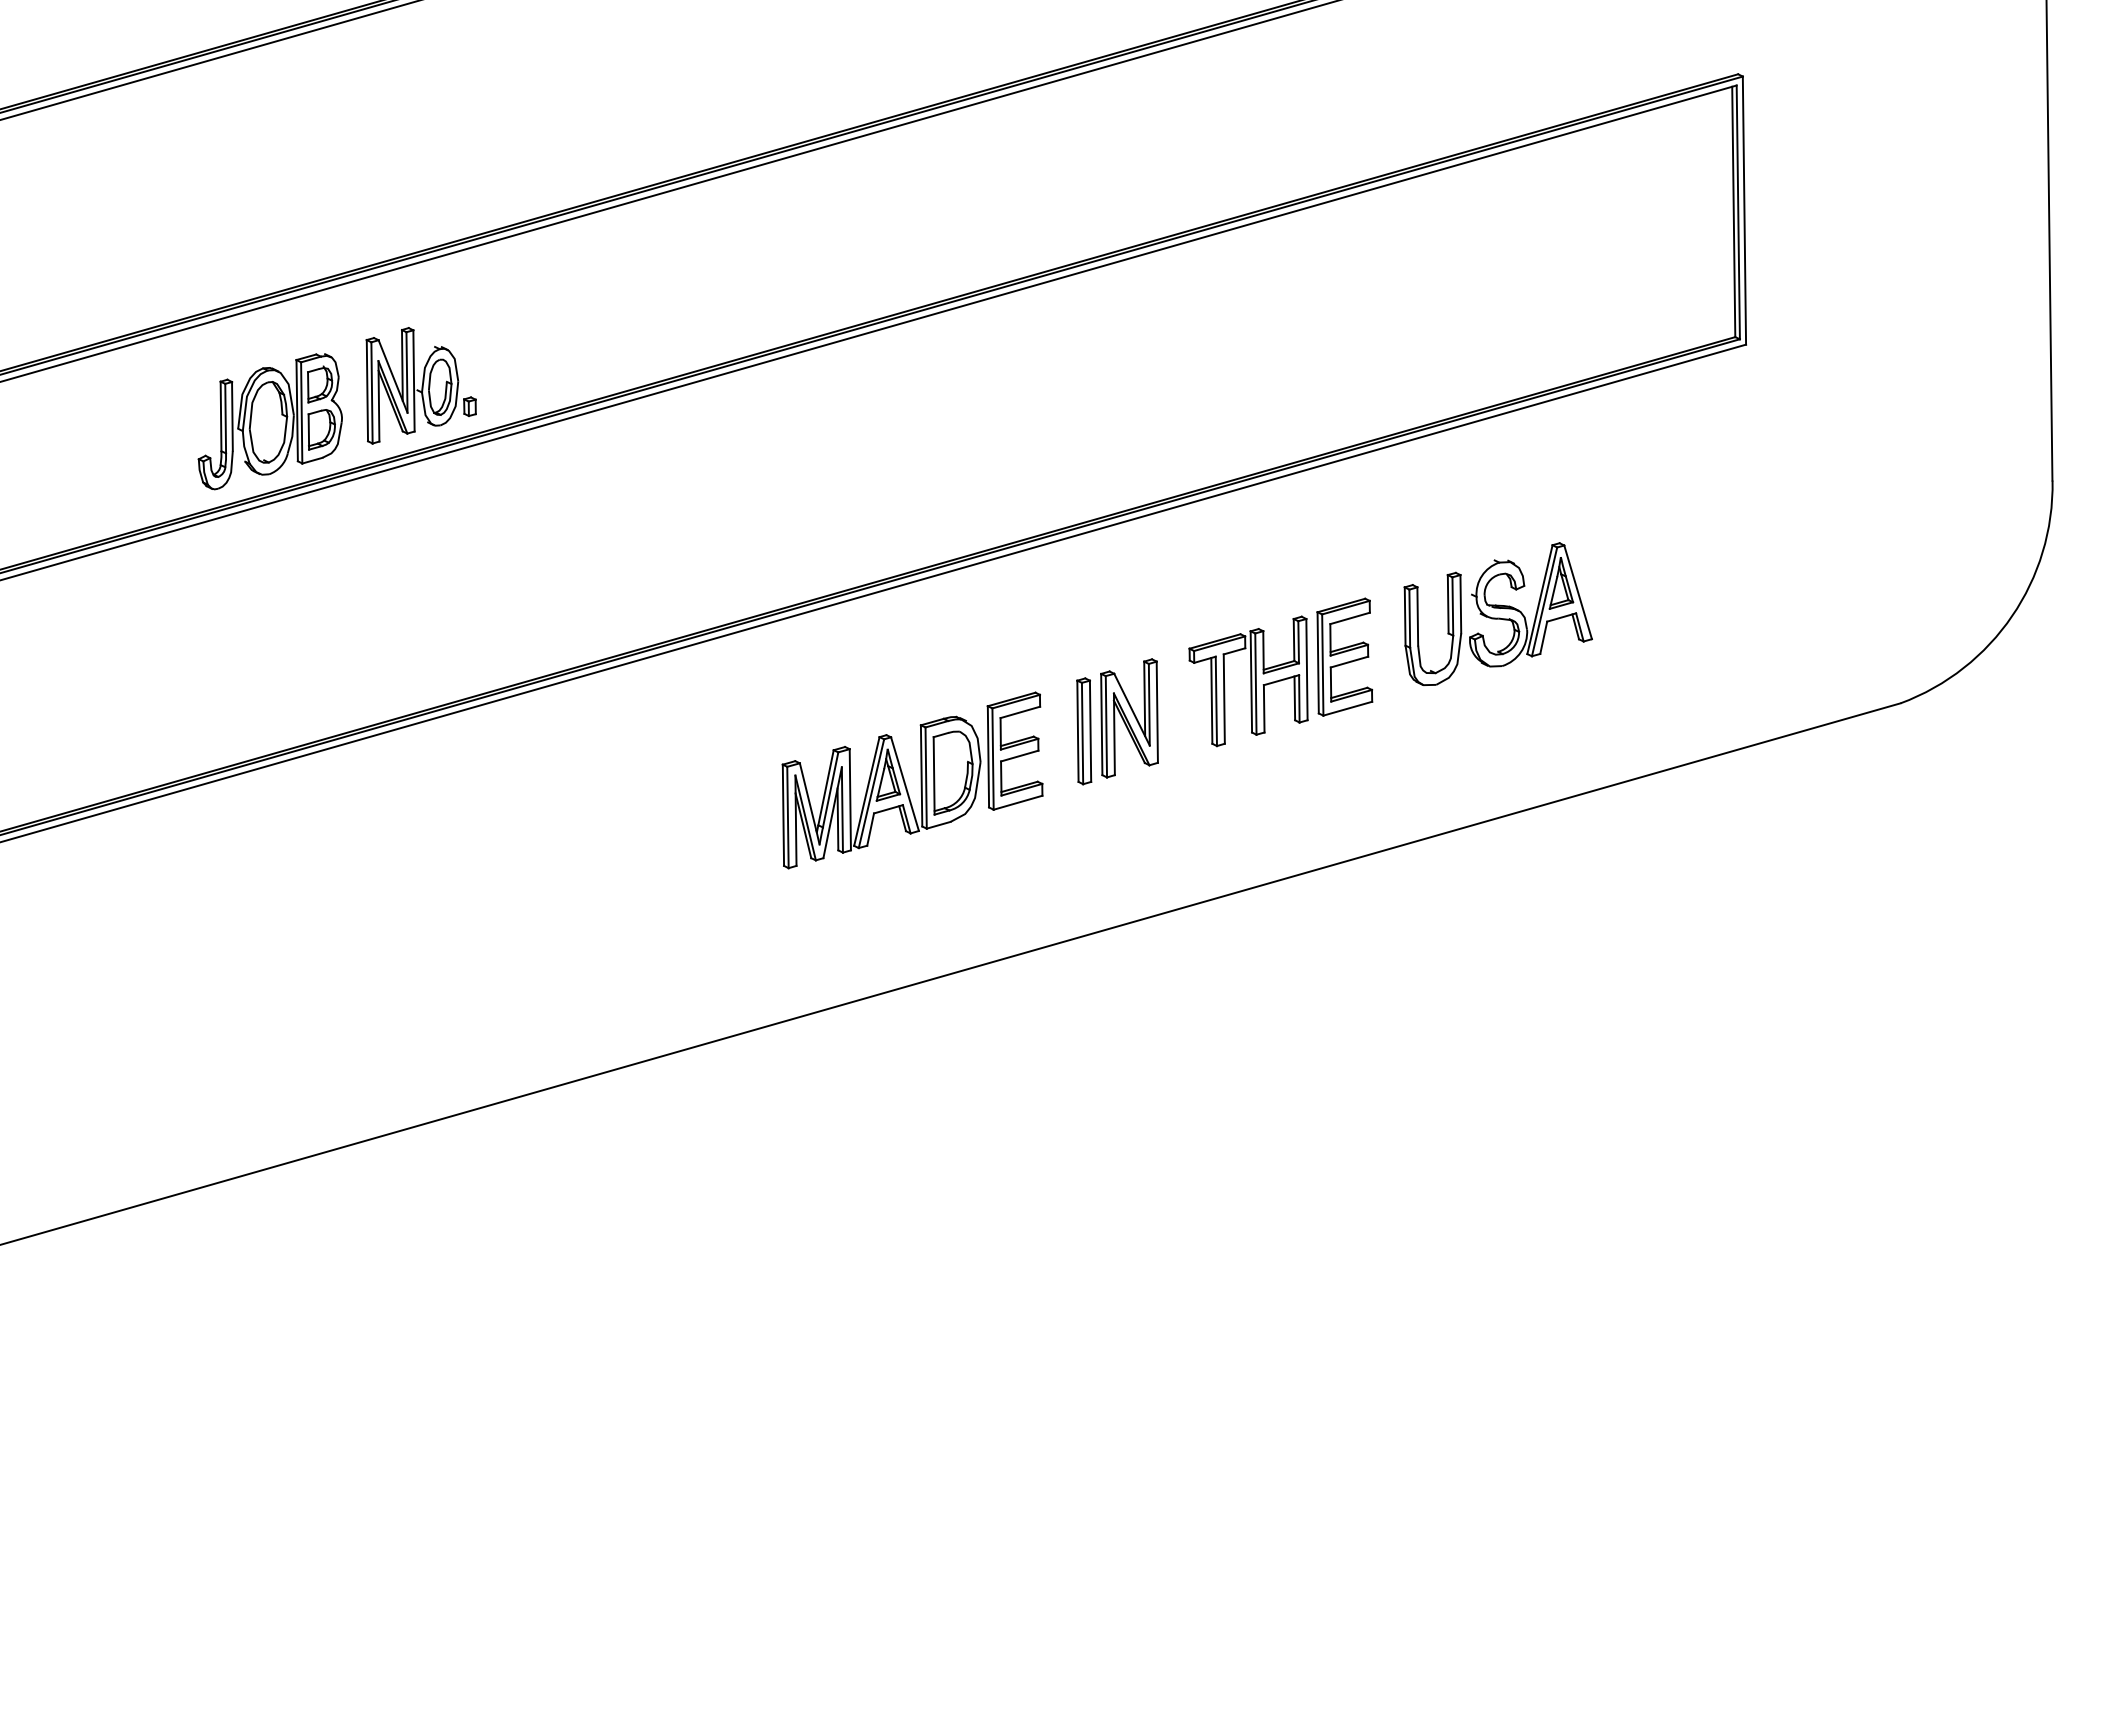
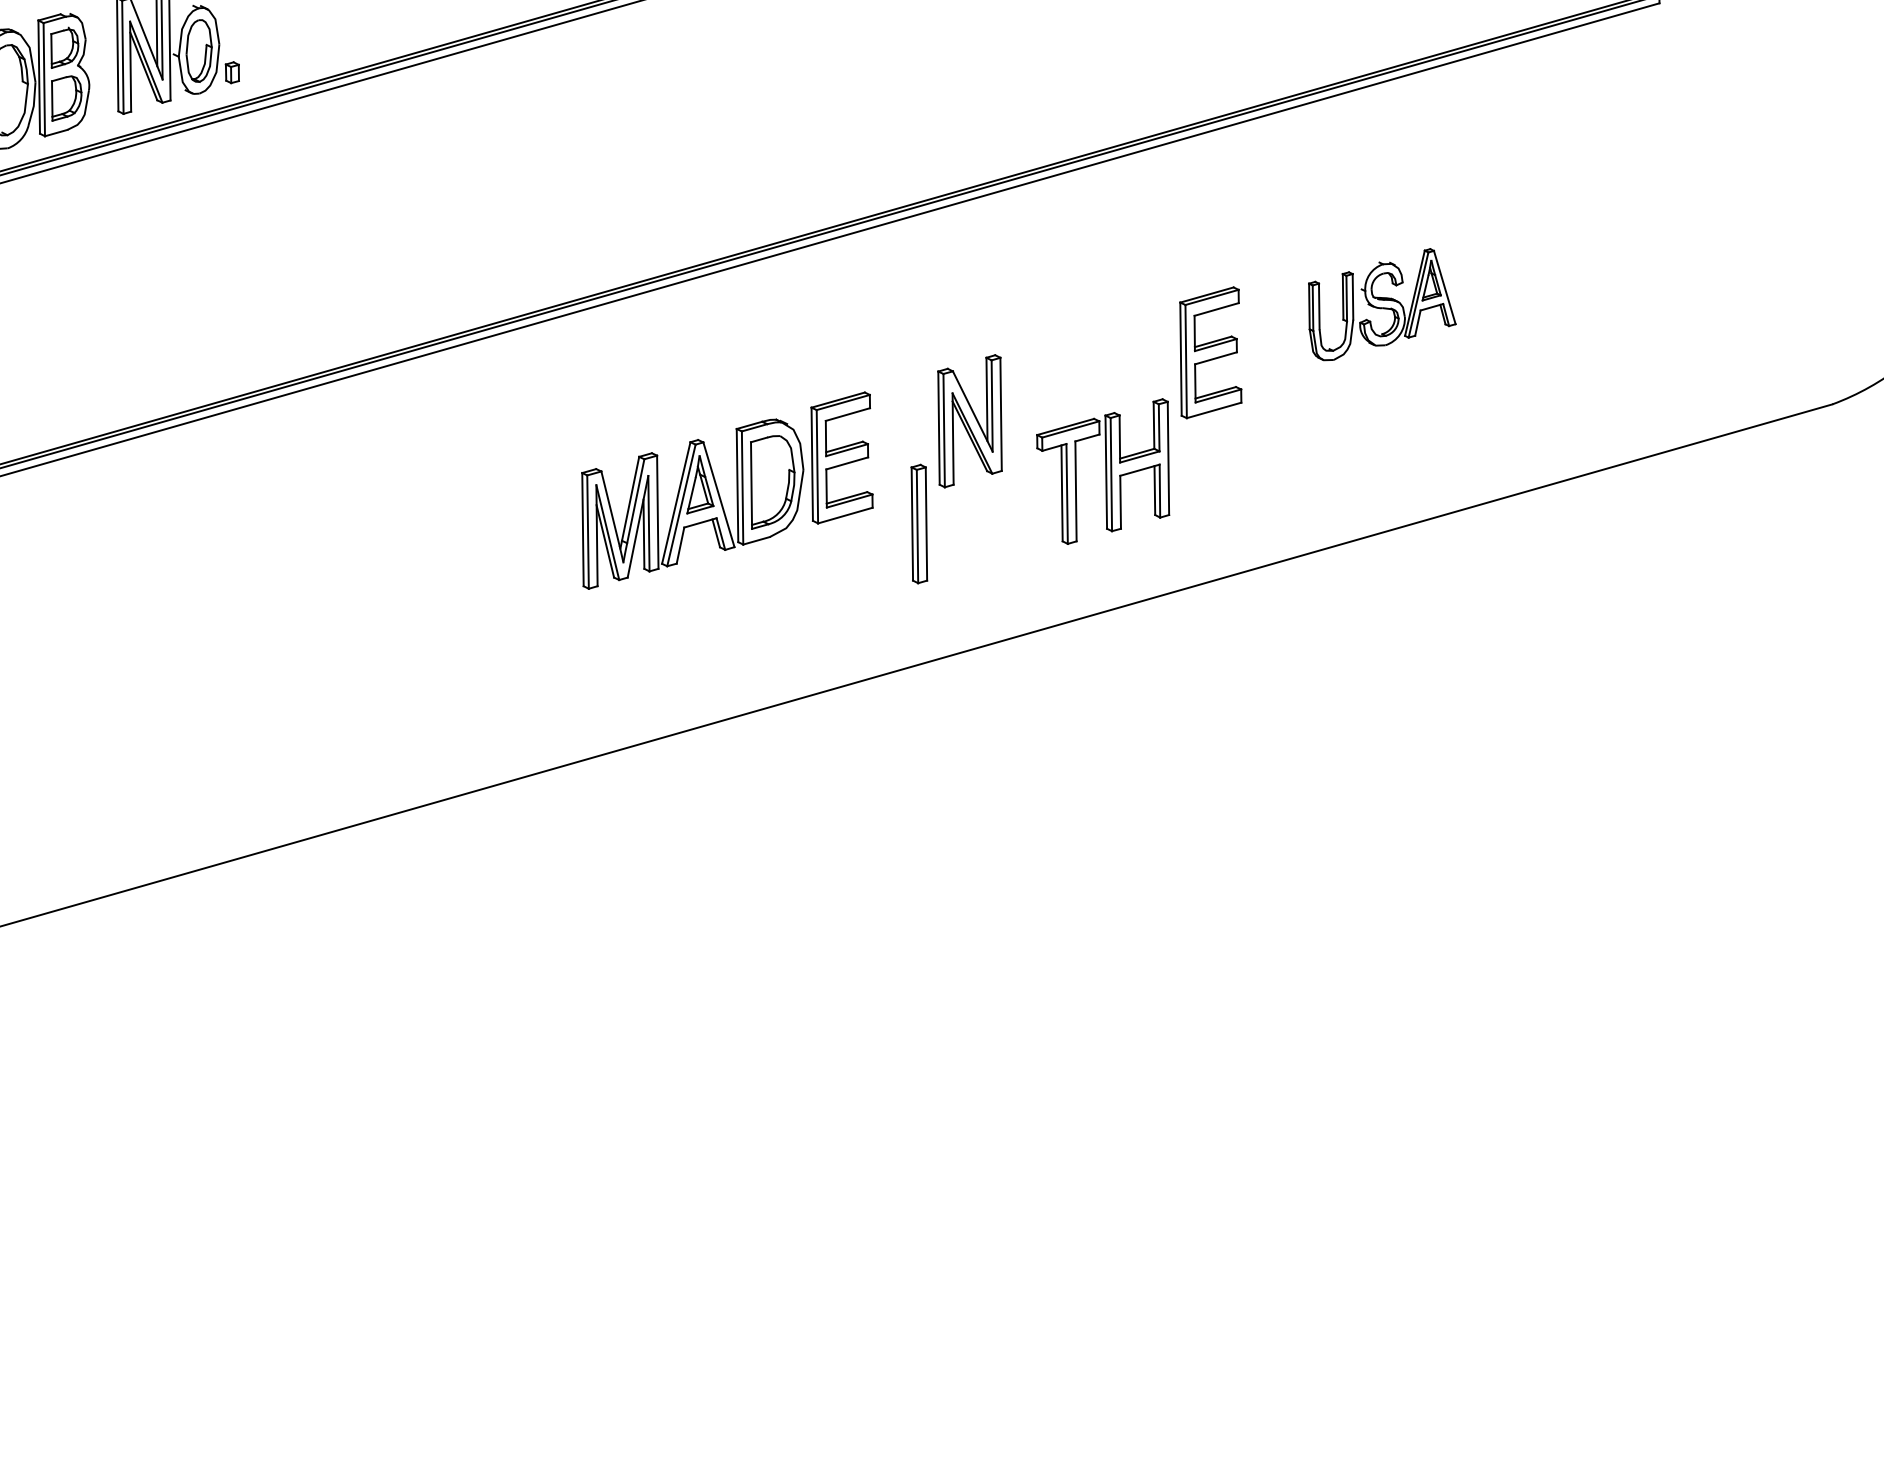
part: (1497, 613) -> (1381, 303), size x0.7
part: (1248, 681) -> (1103, 471), moved
part: (1084, 731) -> (919, 524), moved

